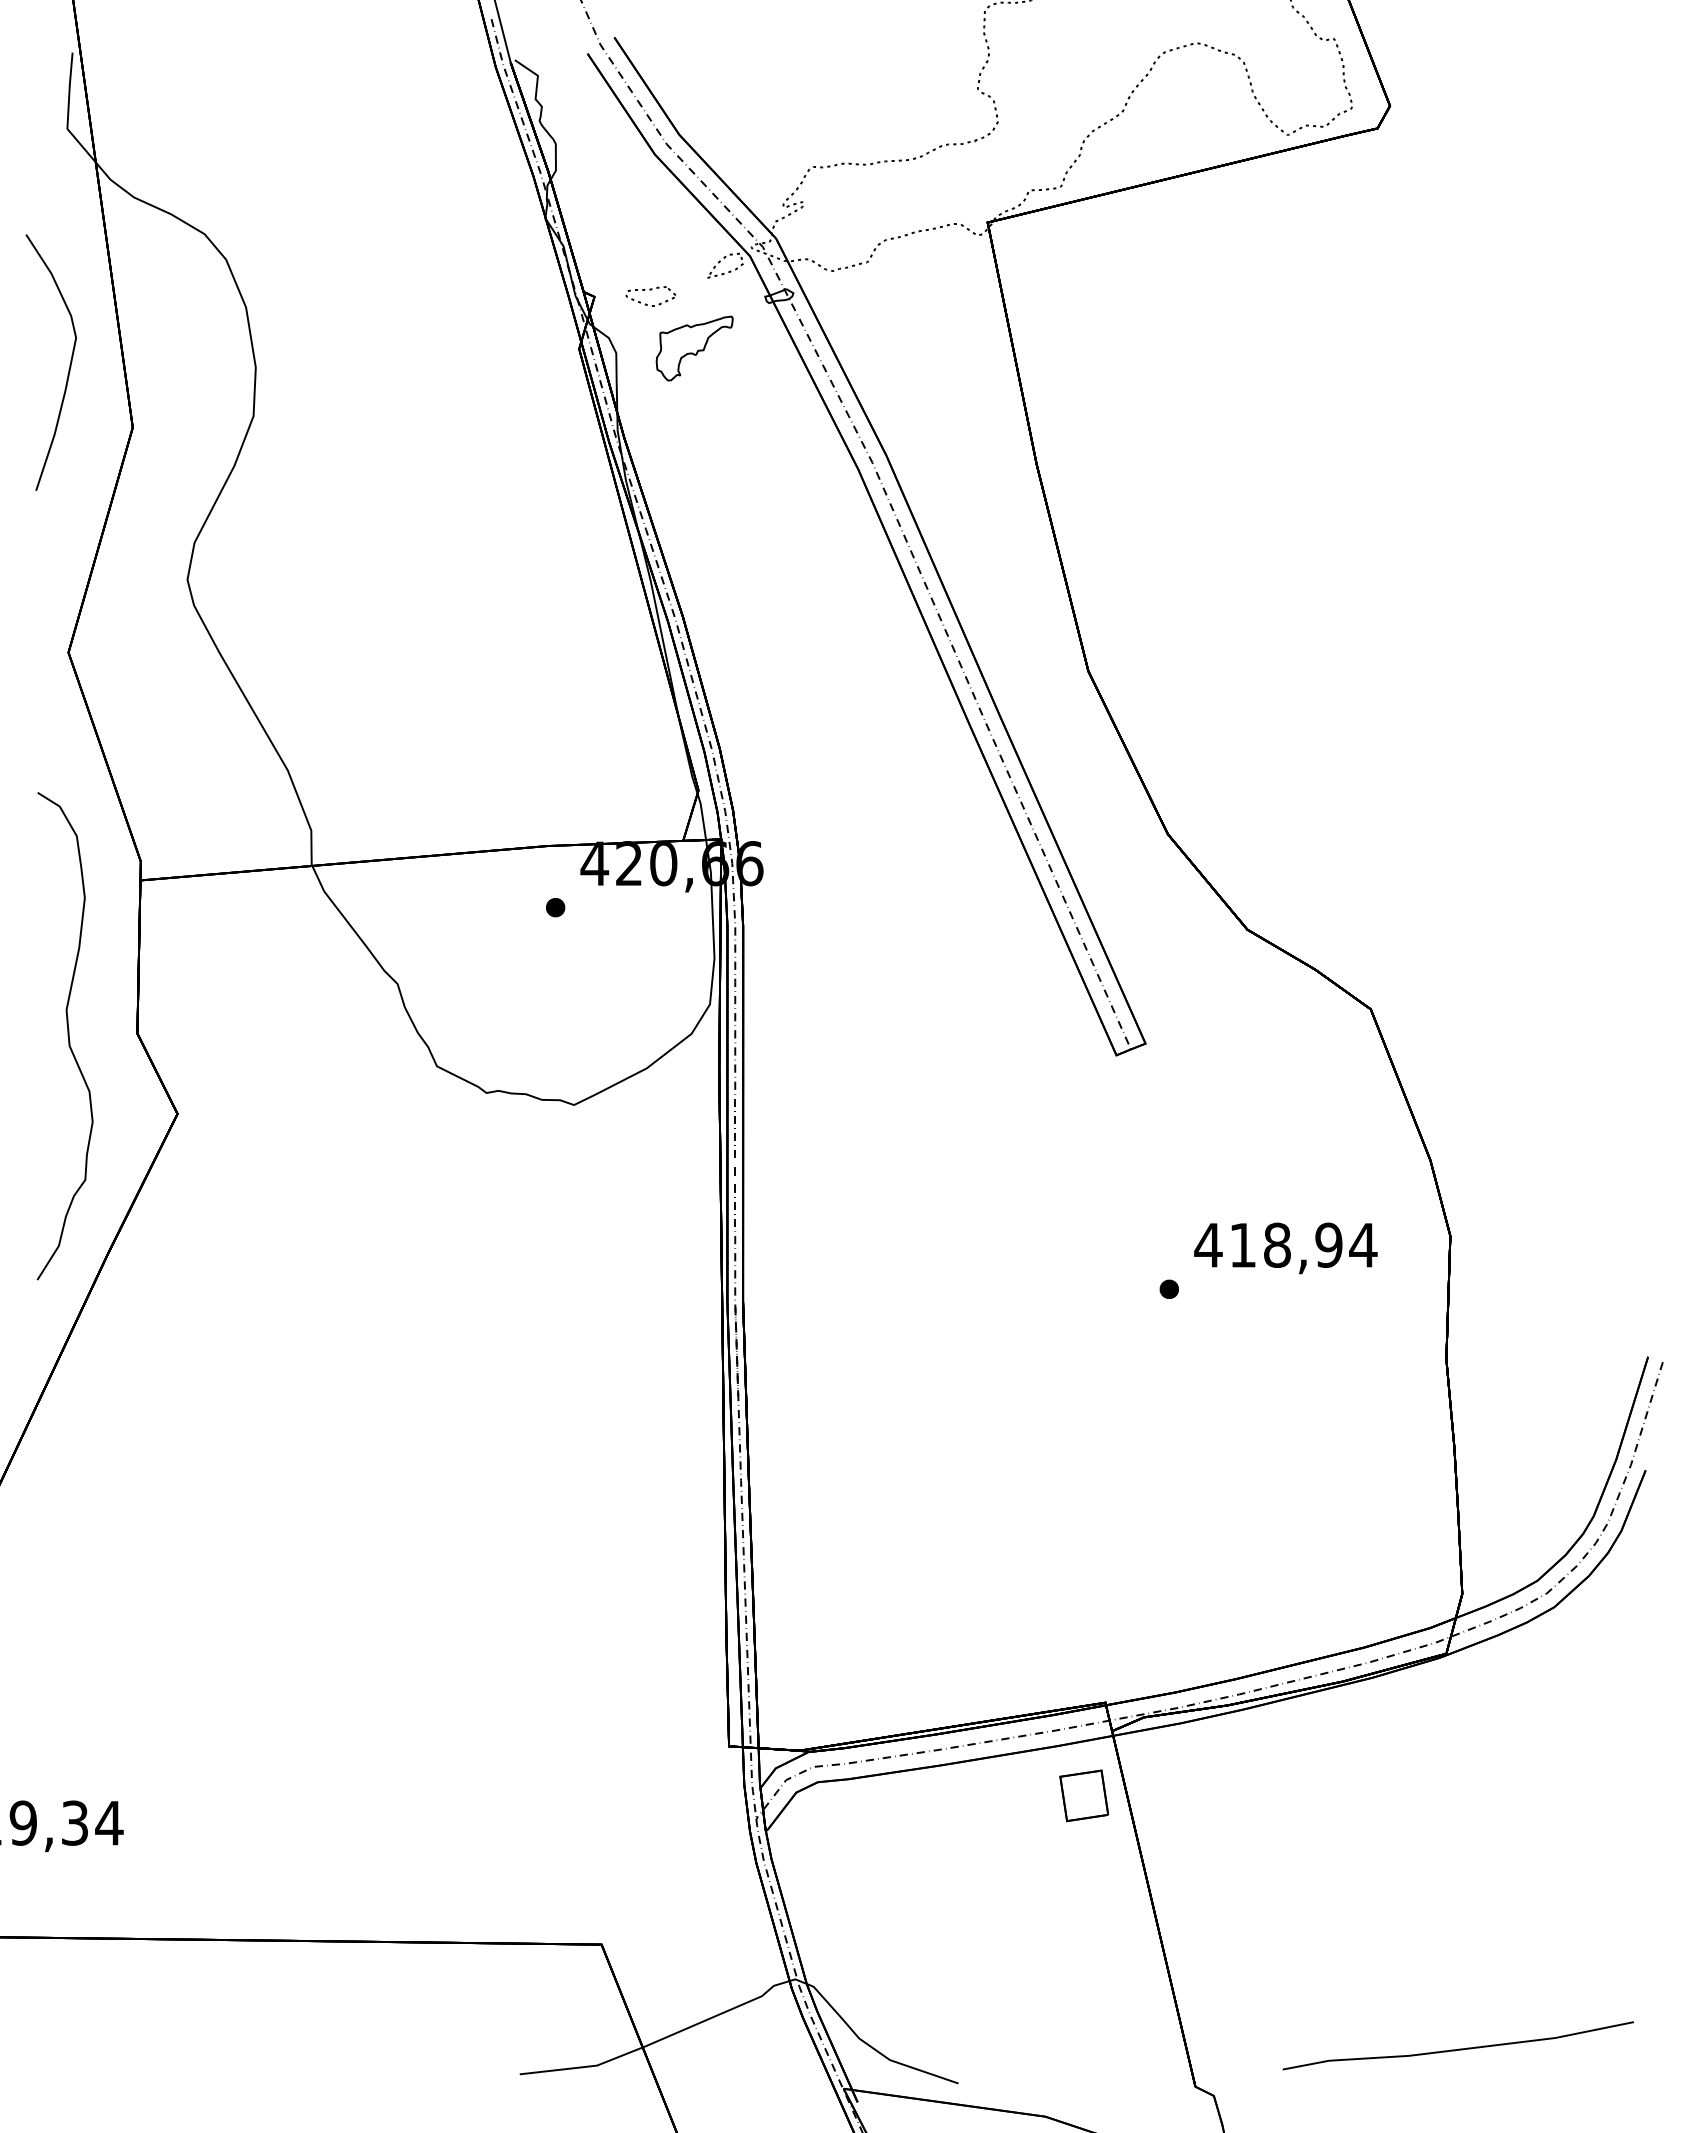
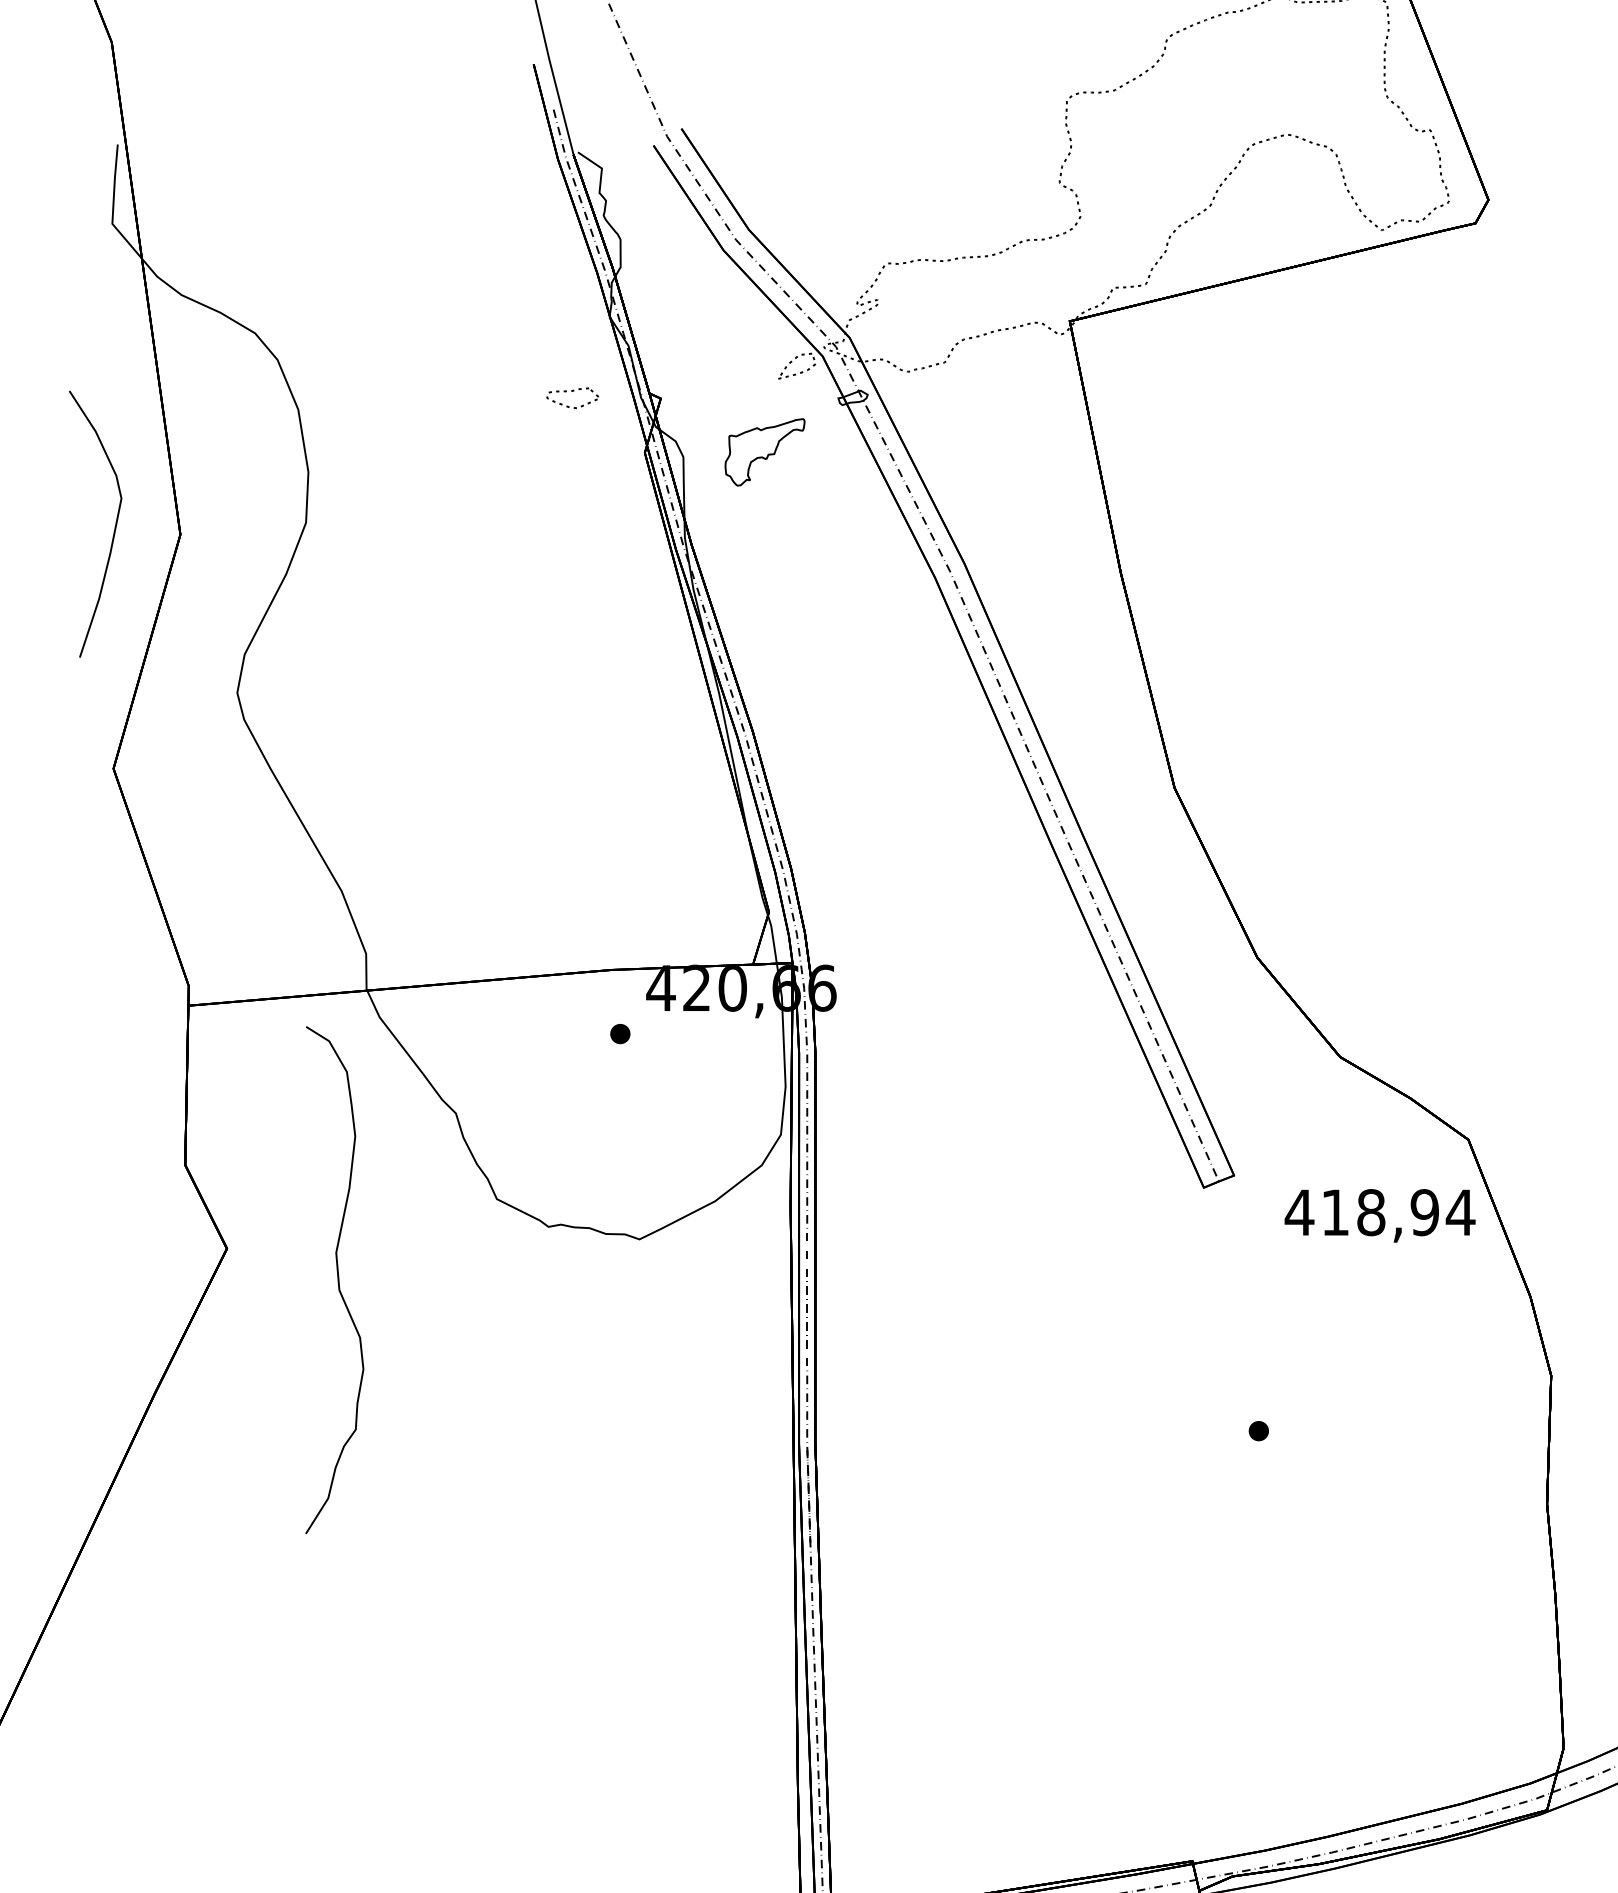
part: (650, 296) -> (572, 398), moved
curve: (69, 364) -> (114, 526), moved
curve: (67, 1036) -> (337, 1280), moved
text: (1285, 1248) -> (1379, 1215), moved

